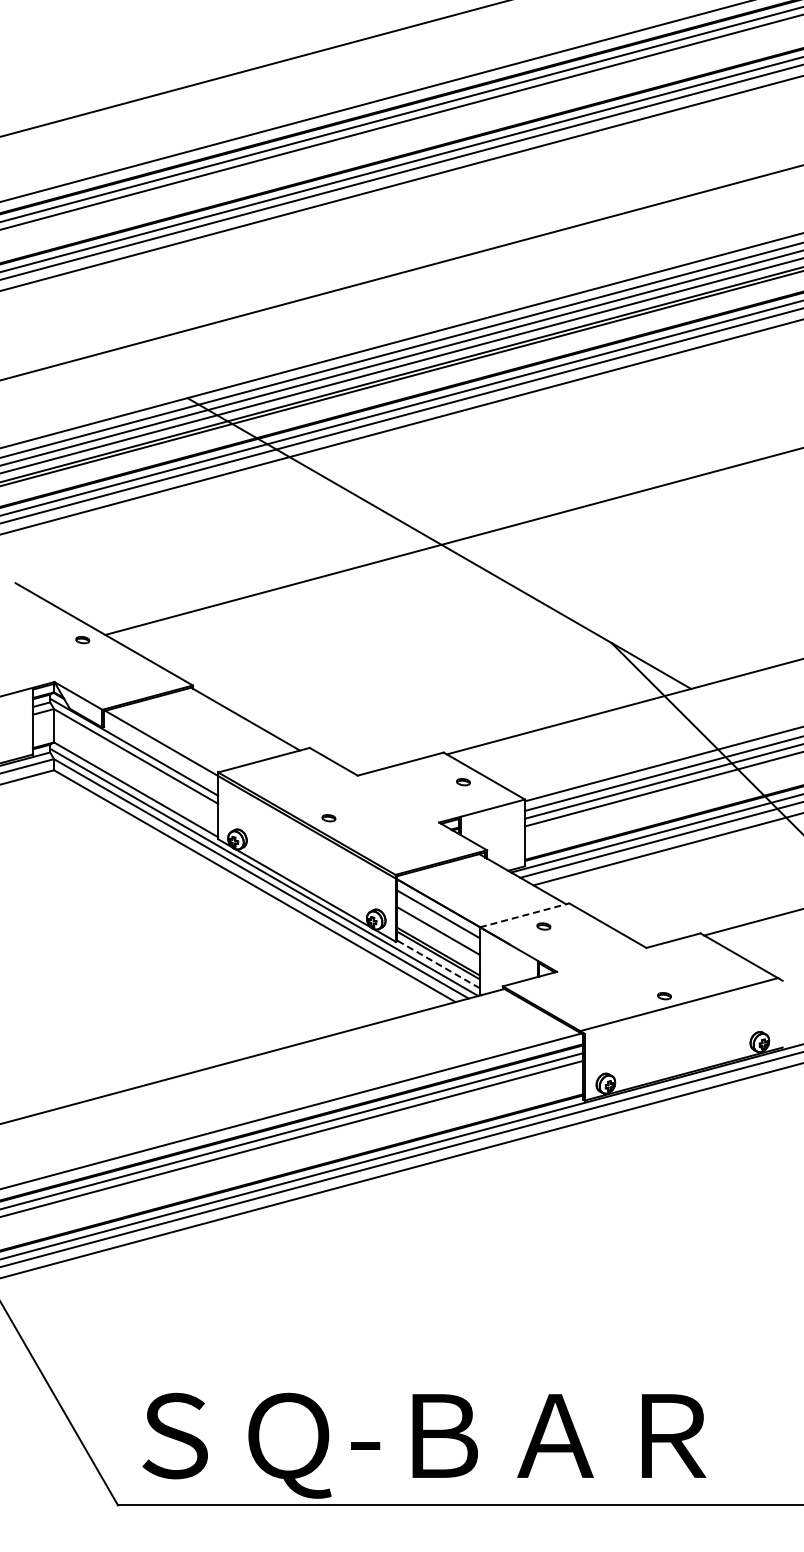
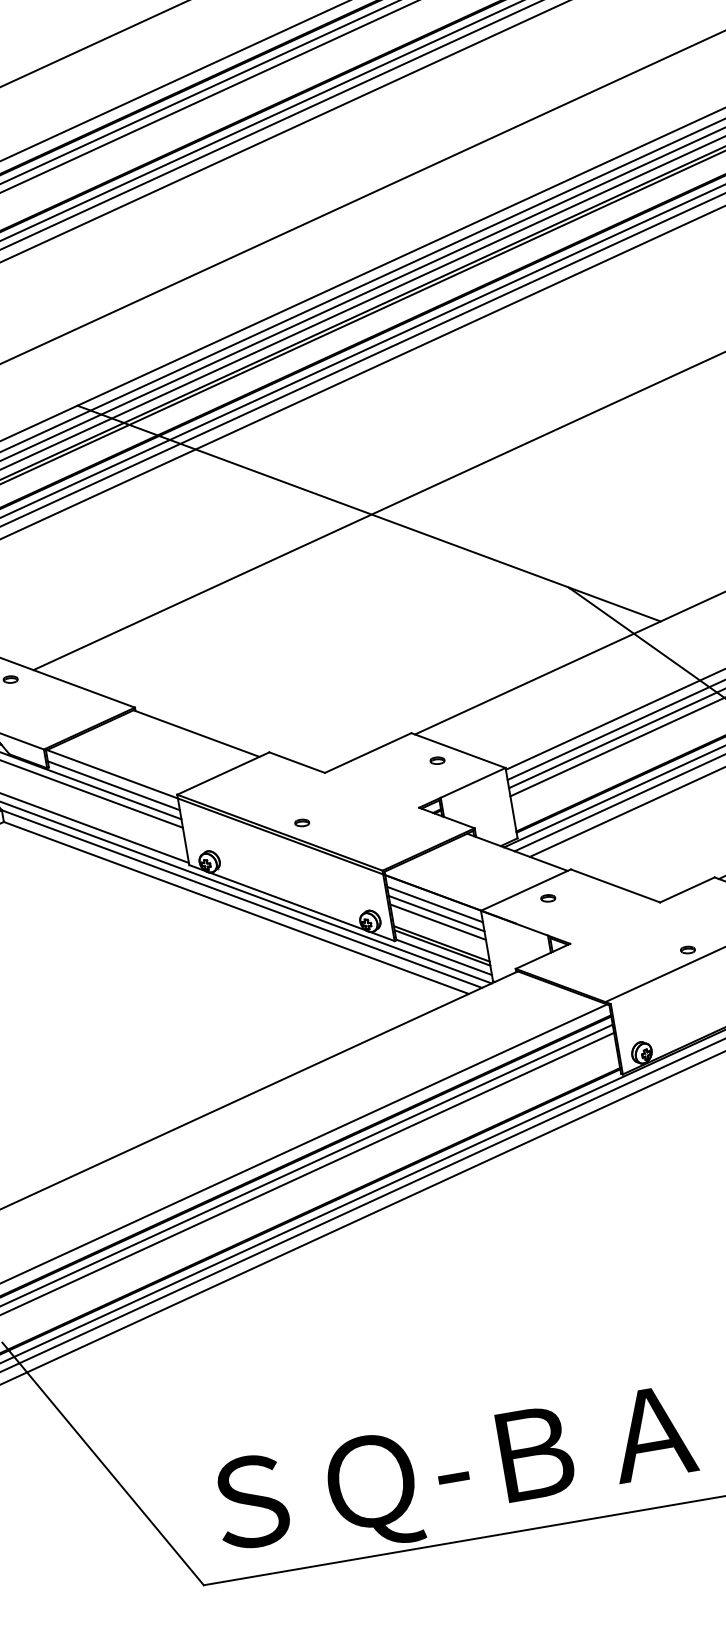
line: (161, 754) -> (114, 785), added
line: (525, 915) -> (526, 890), dashed -> solid
line: (438, 922) -> (436, 913), added
line: (438, 964) -> (444, 957), dashed -> solid

